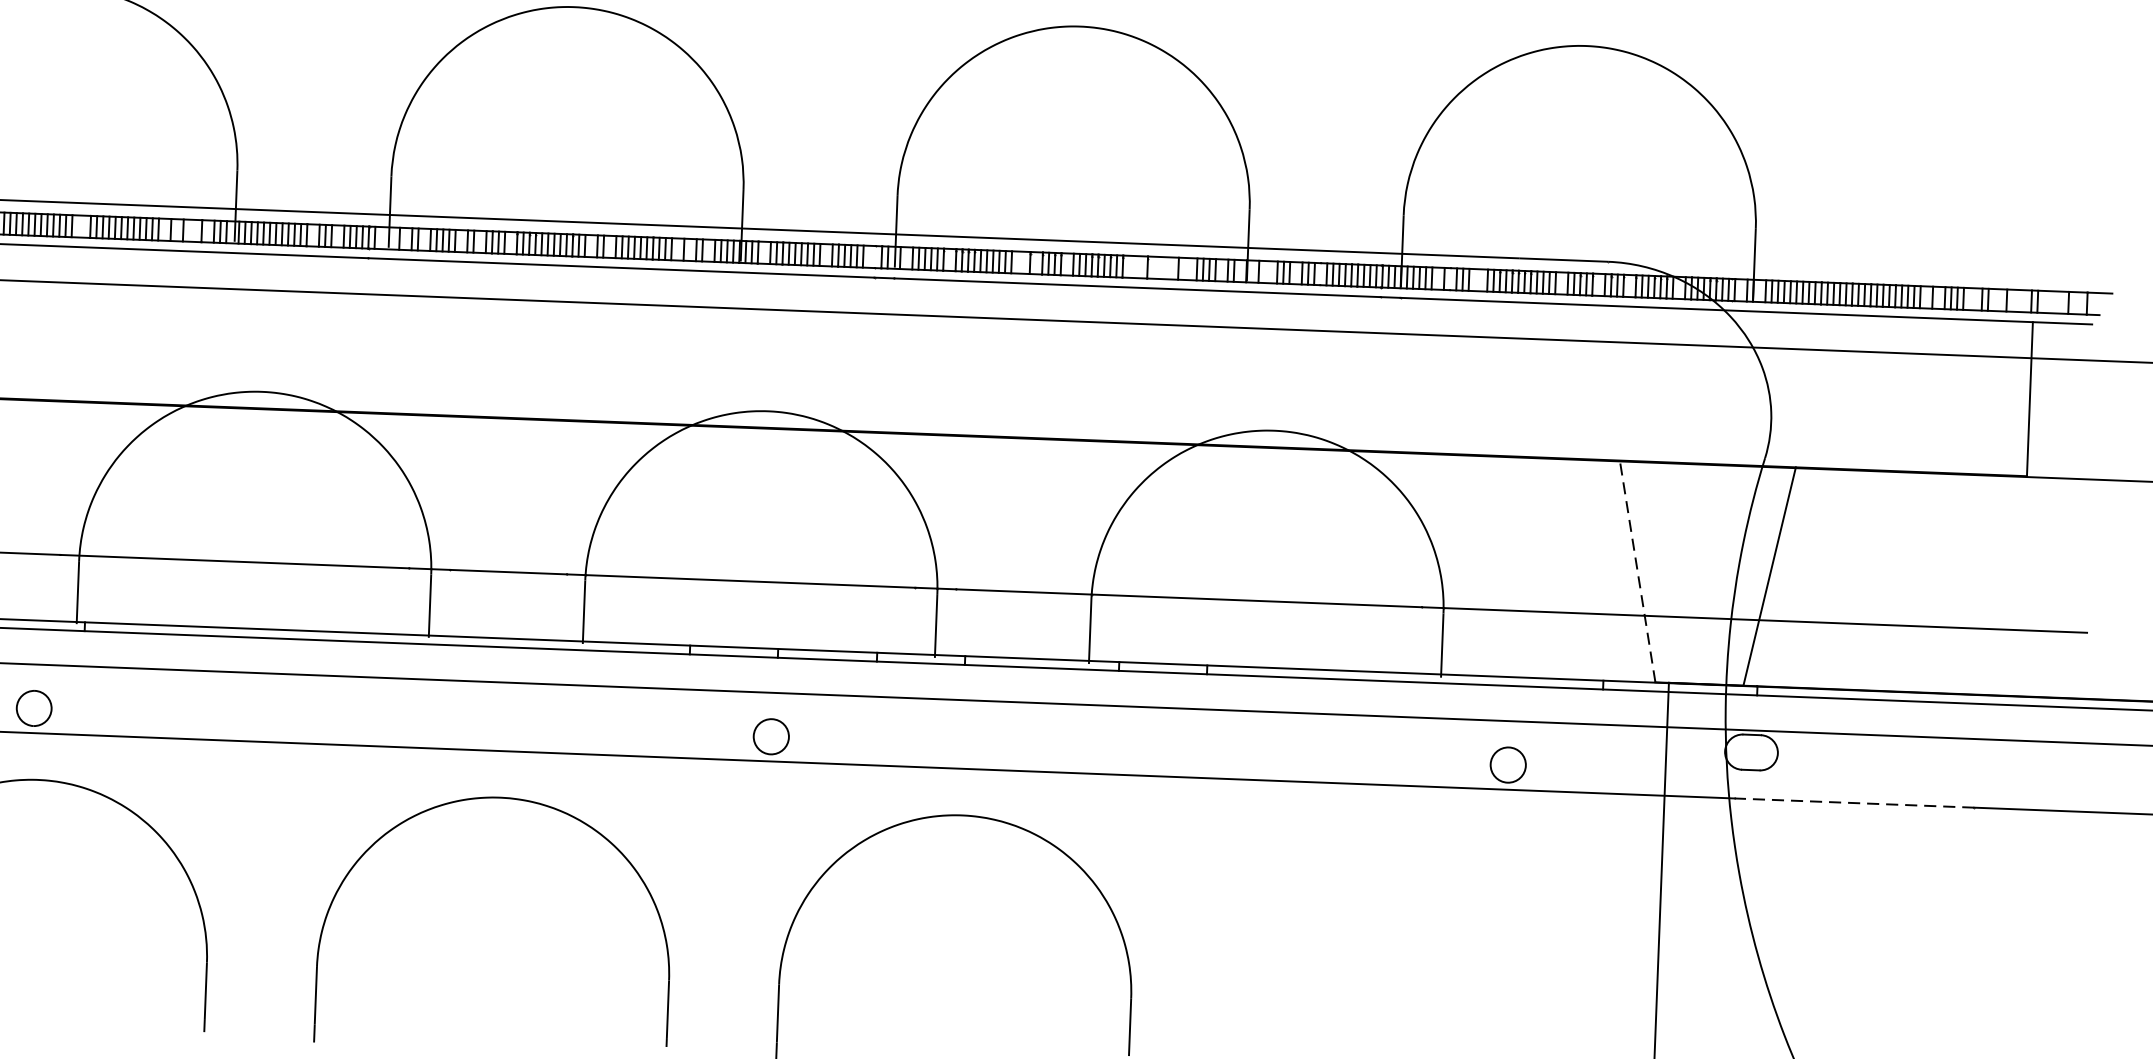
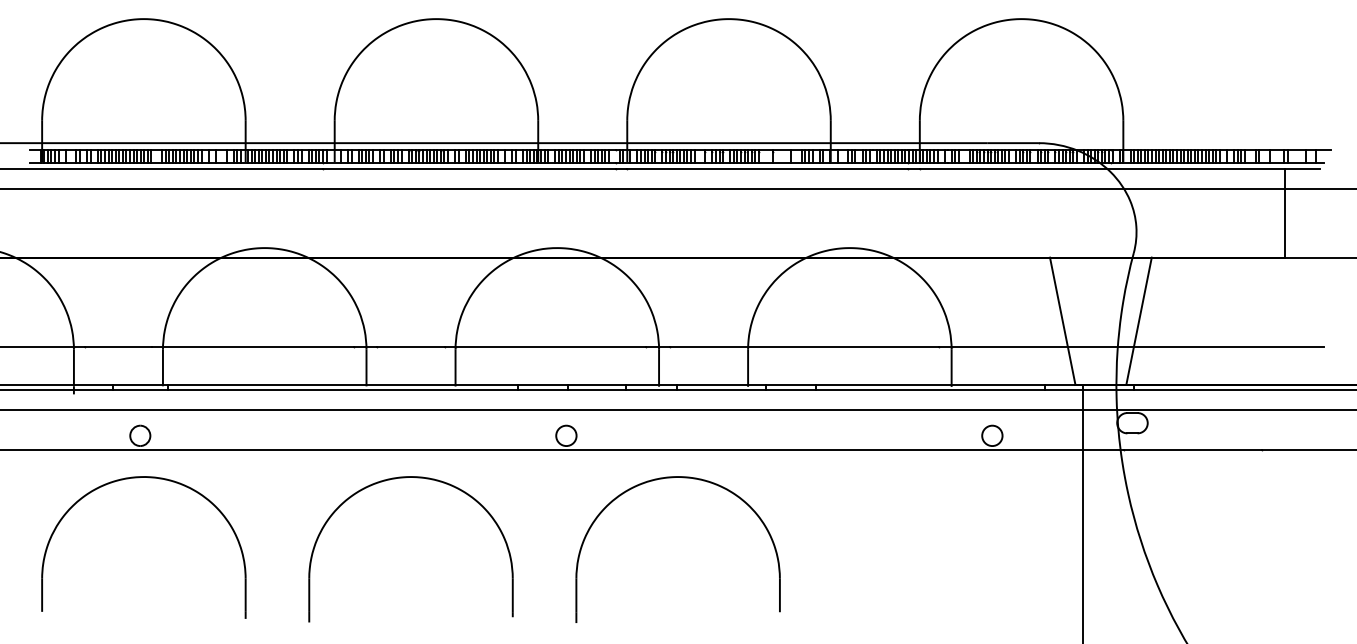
line: (1637, 571) -> (1062, 321), dashed -> solid
line: (1853, 803) -> (1192, 450), dashed -> solid

